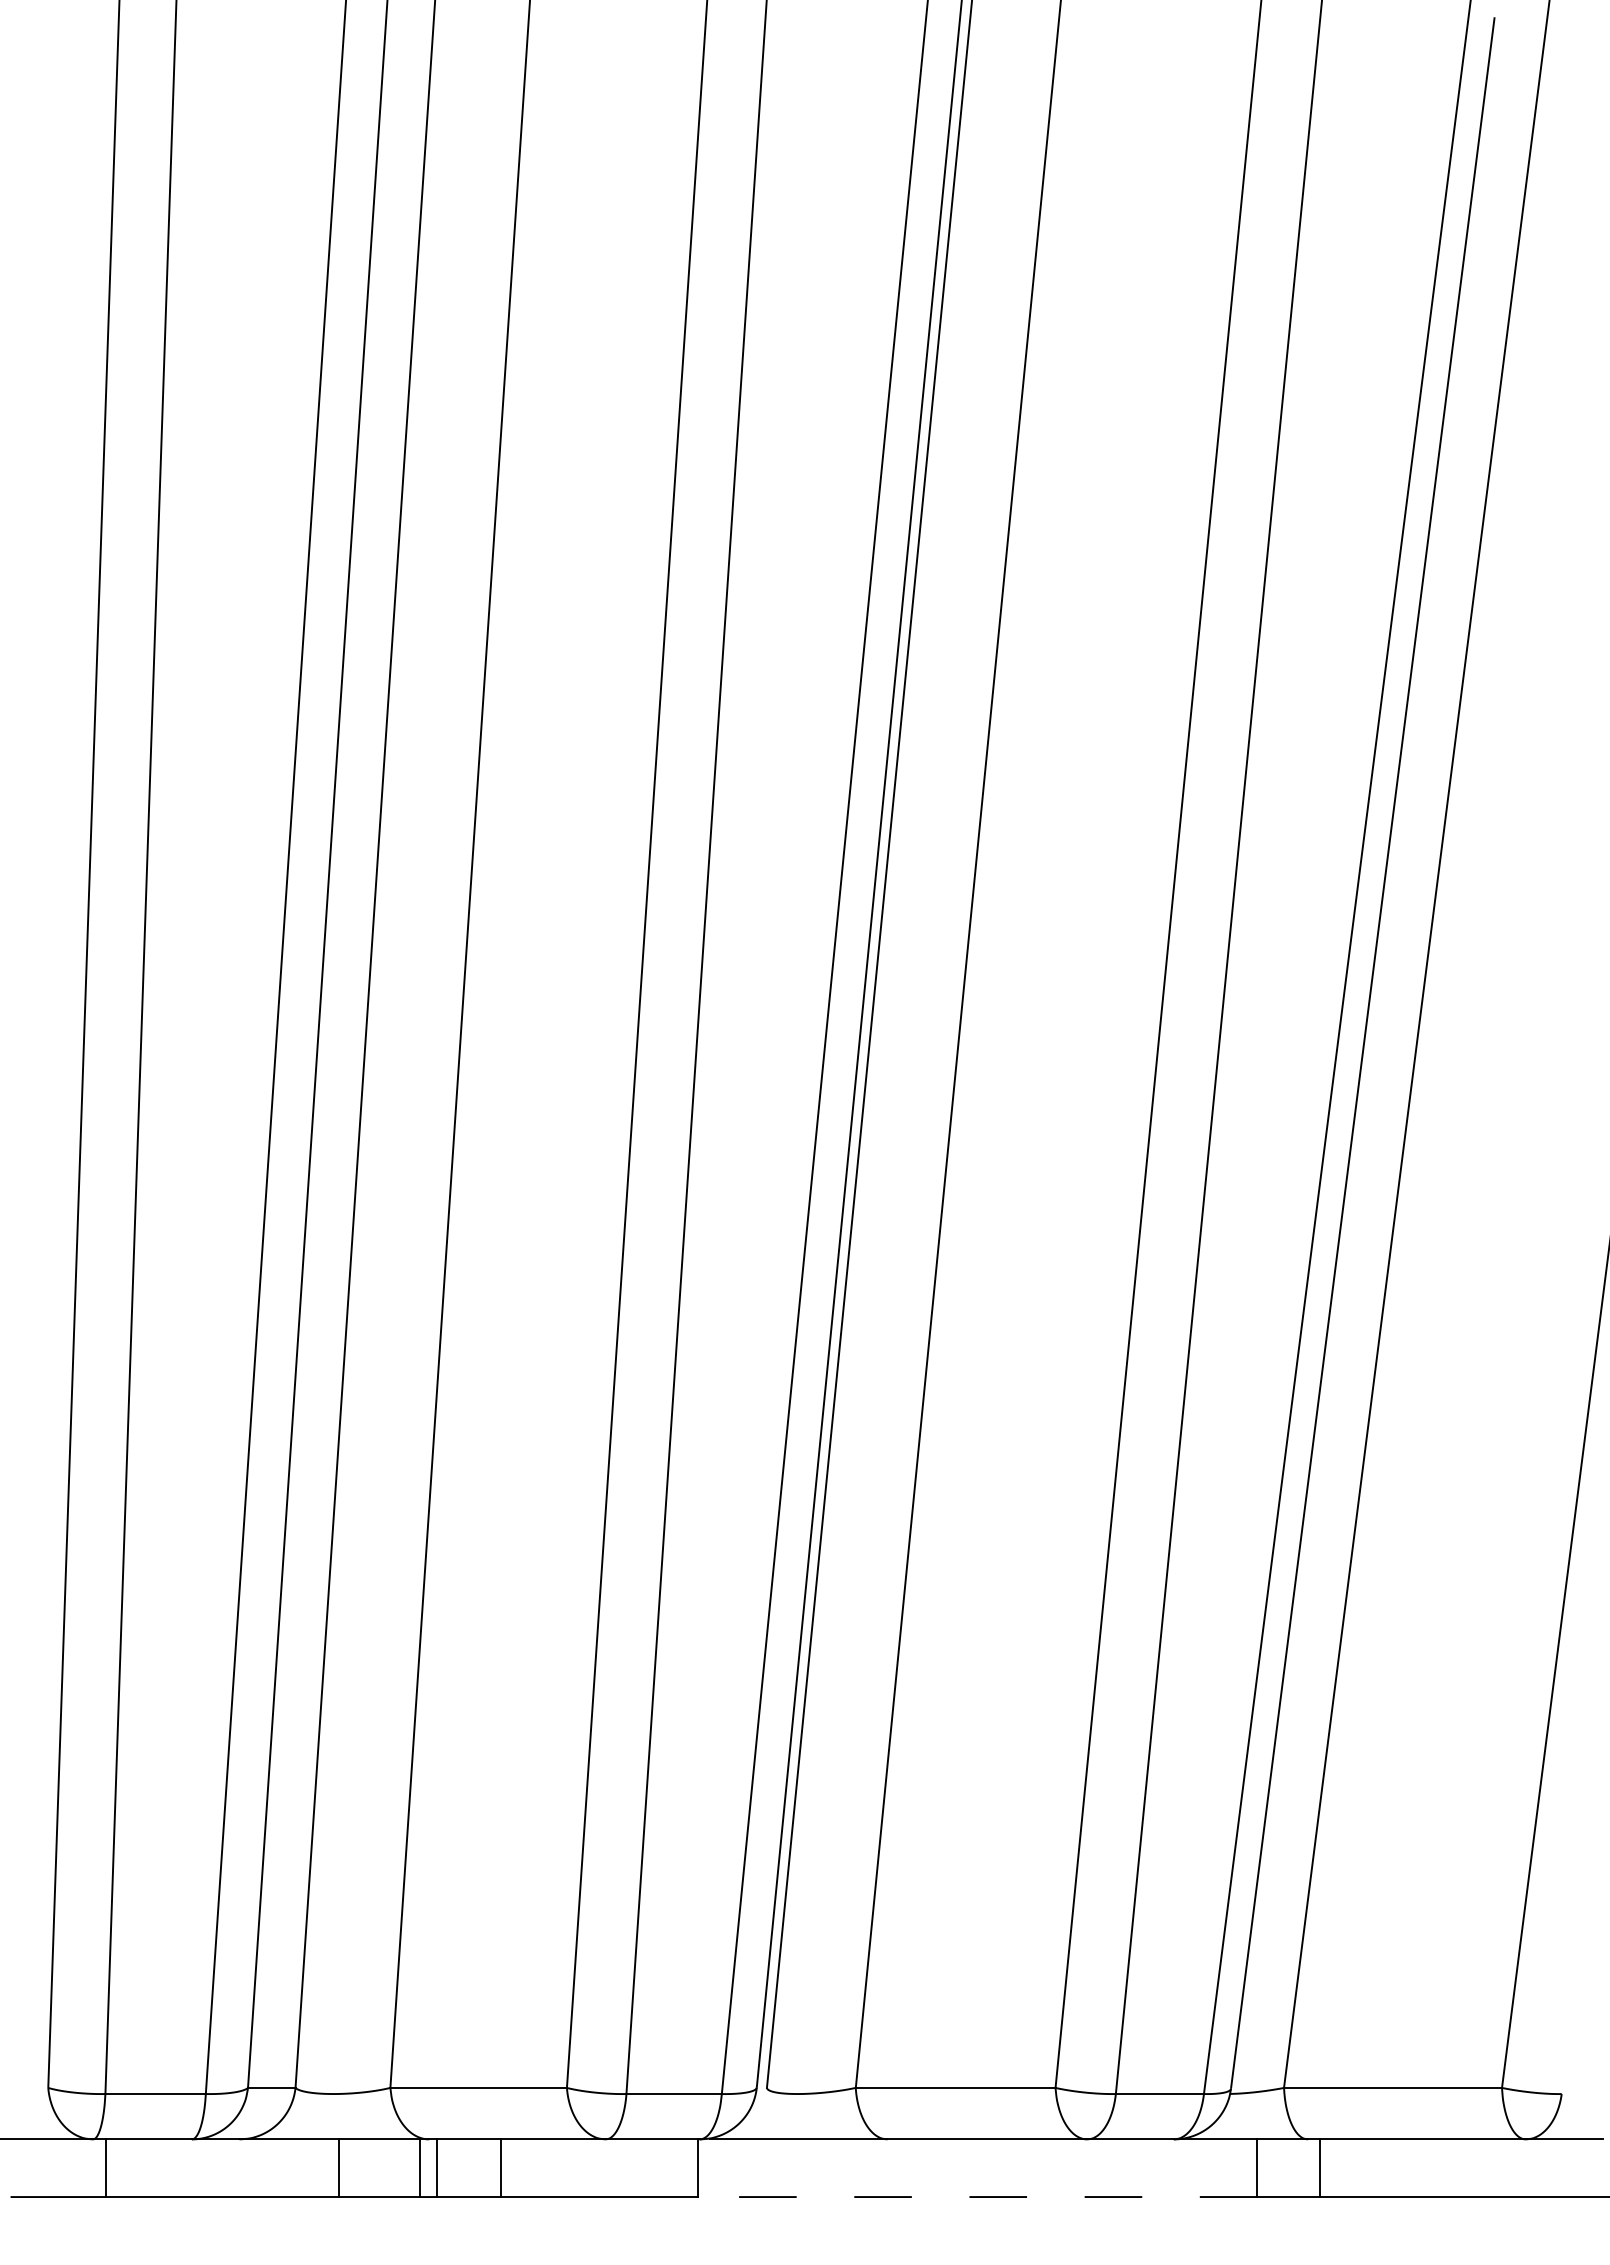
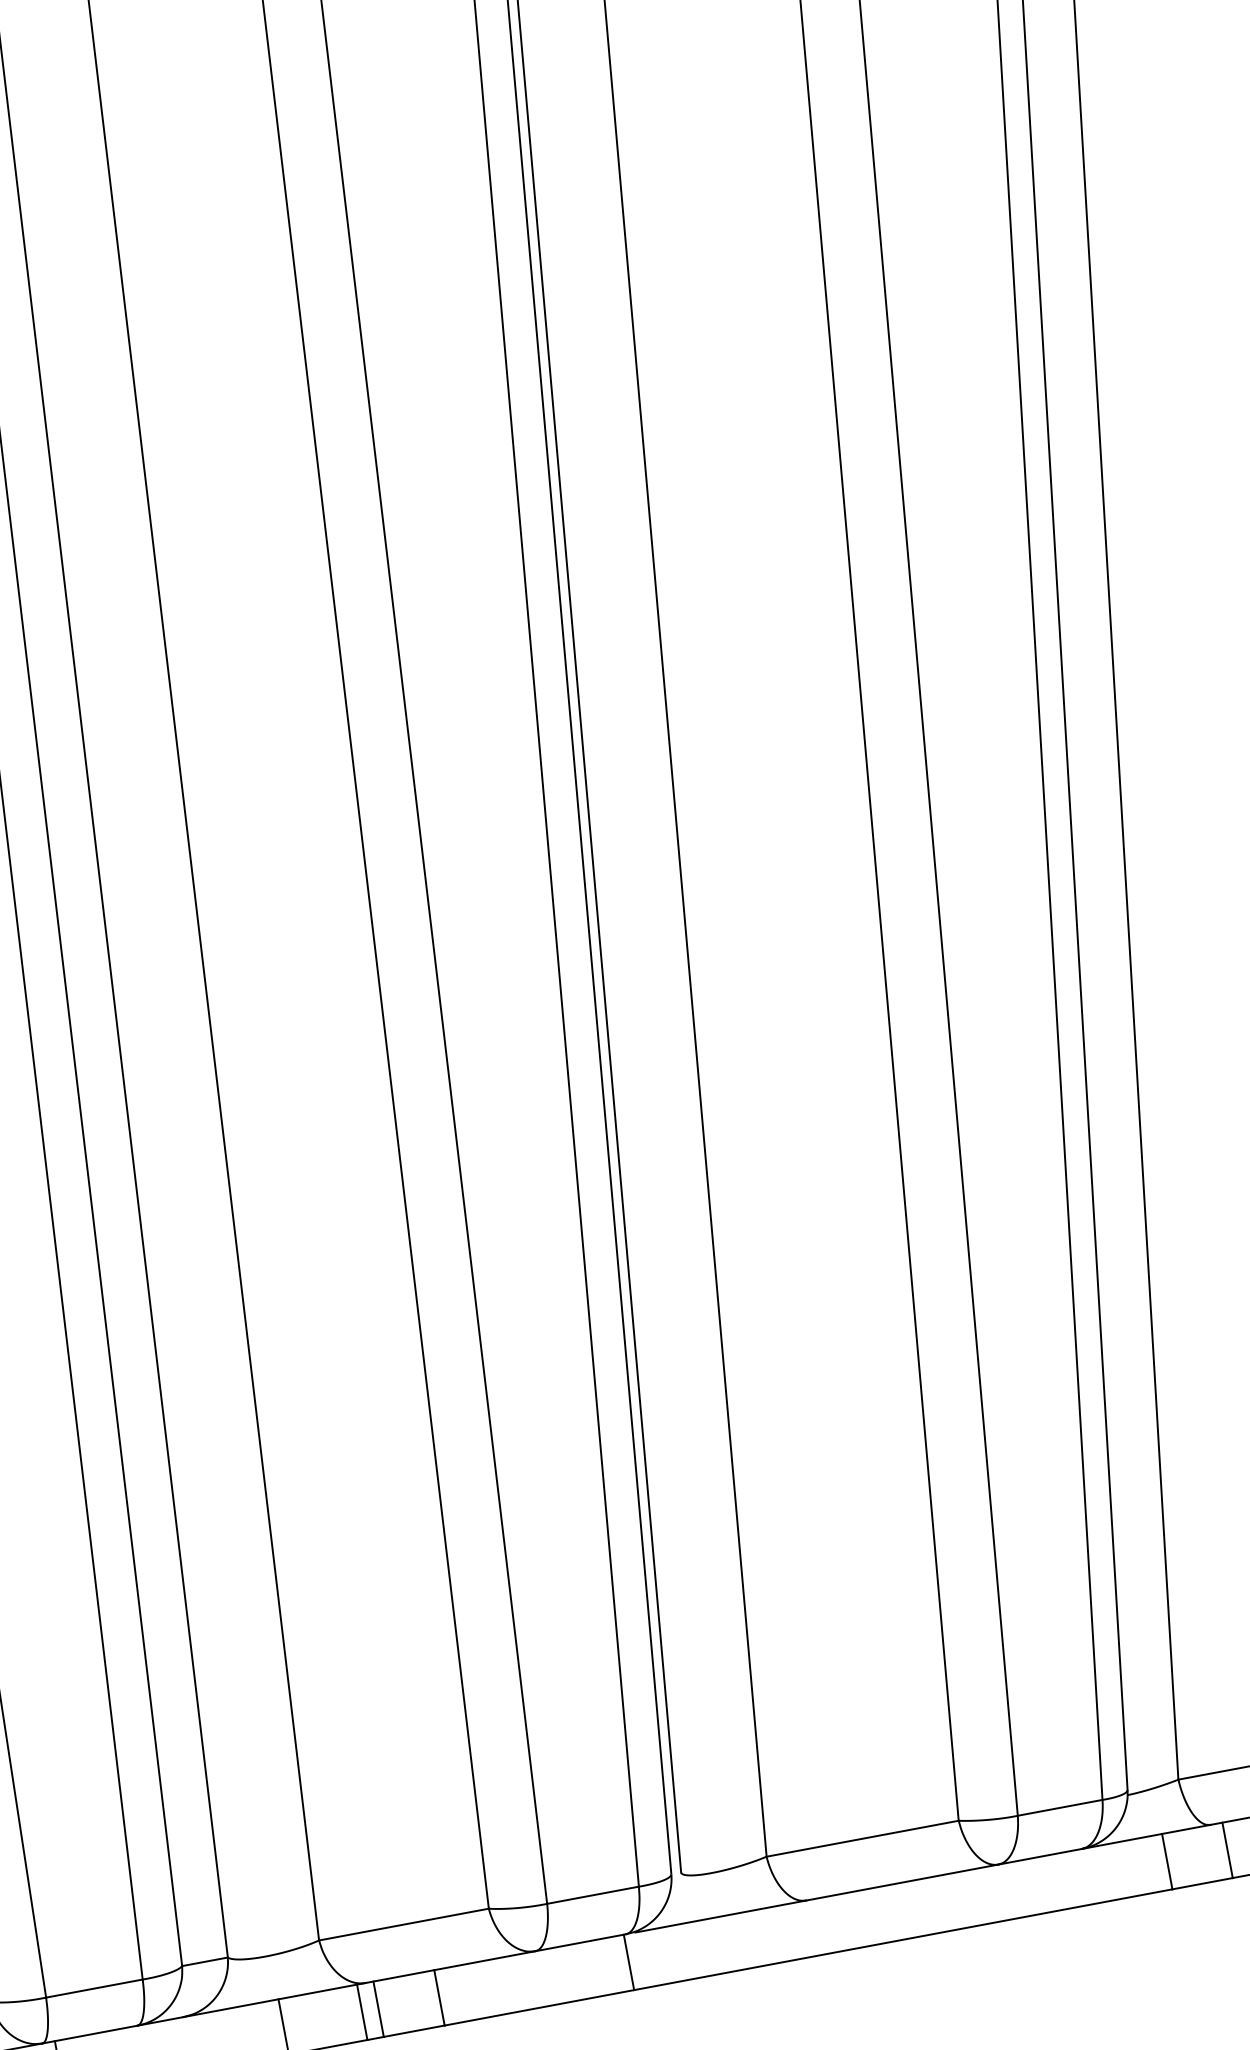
line: (977, 2197) -> (903, 1940), dashed -> solid

